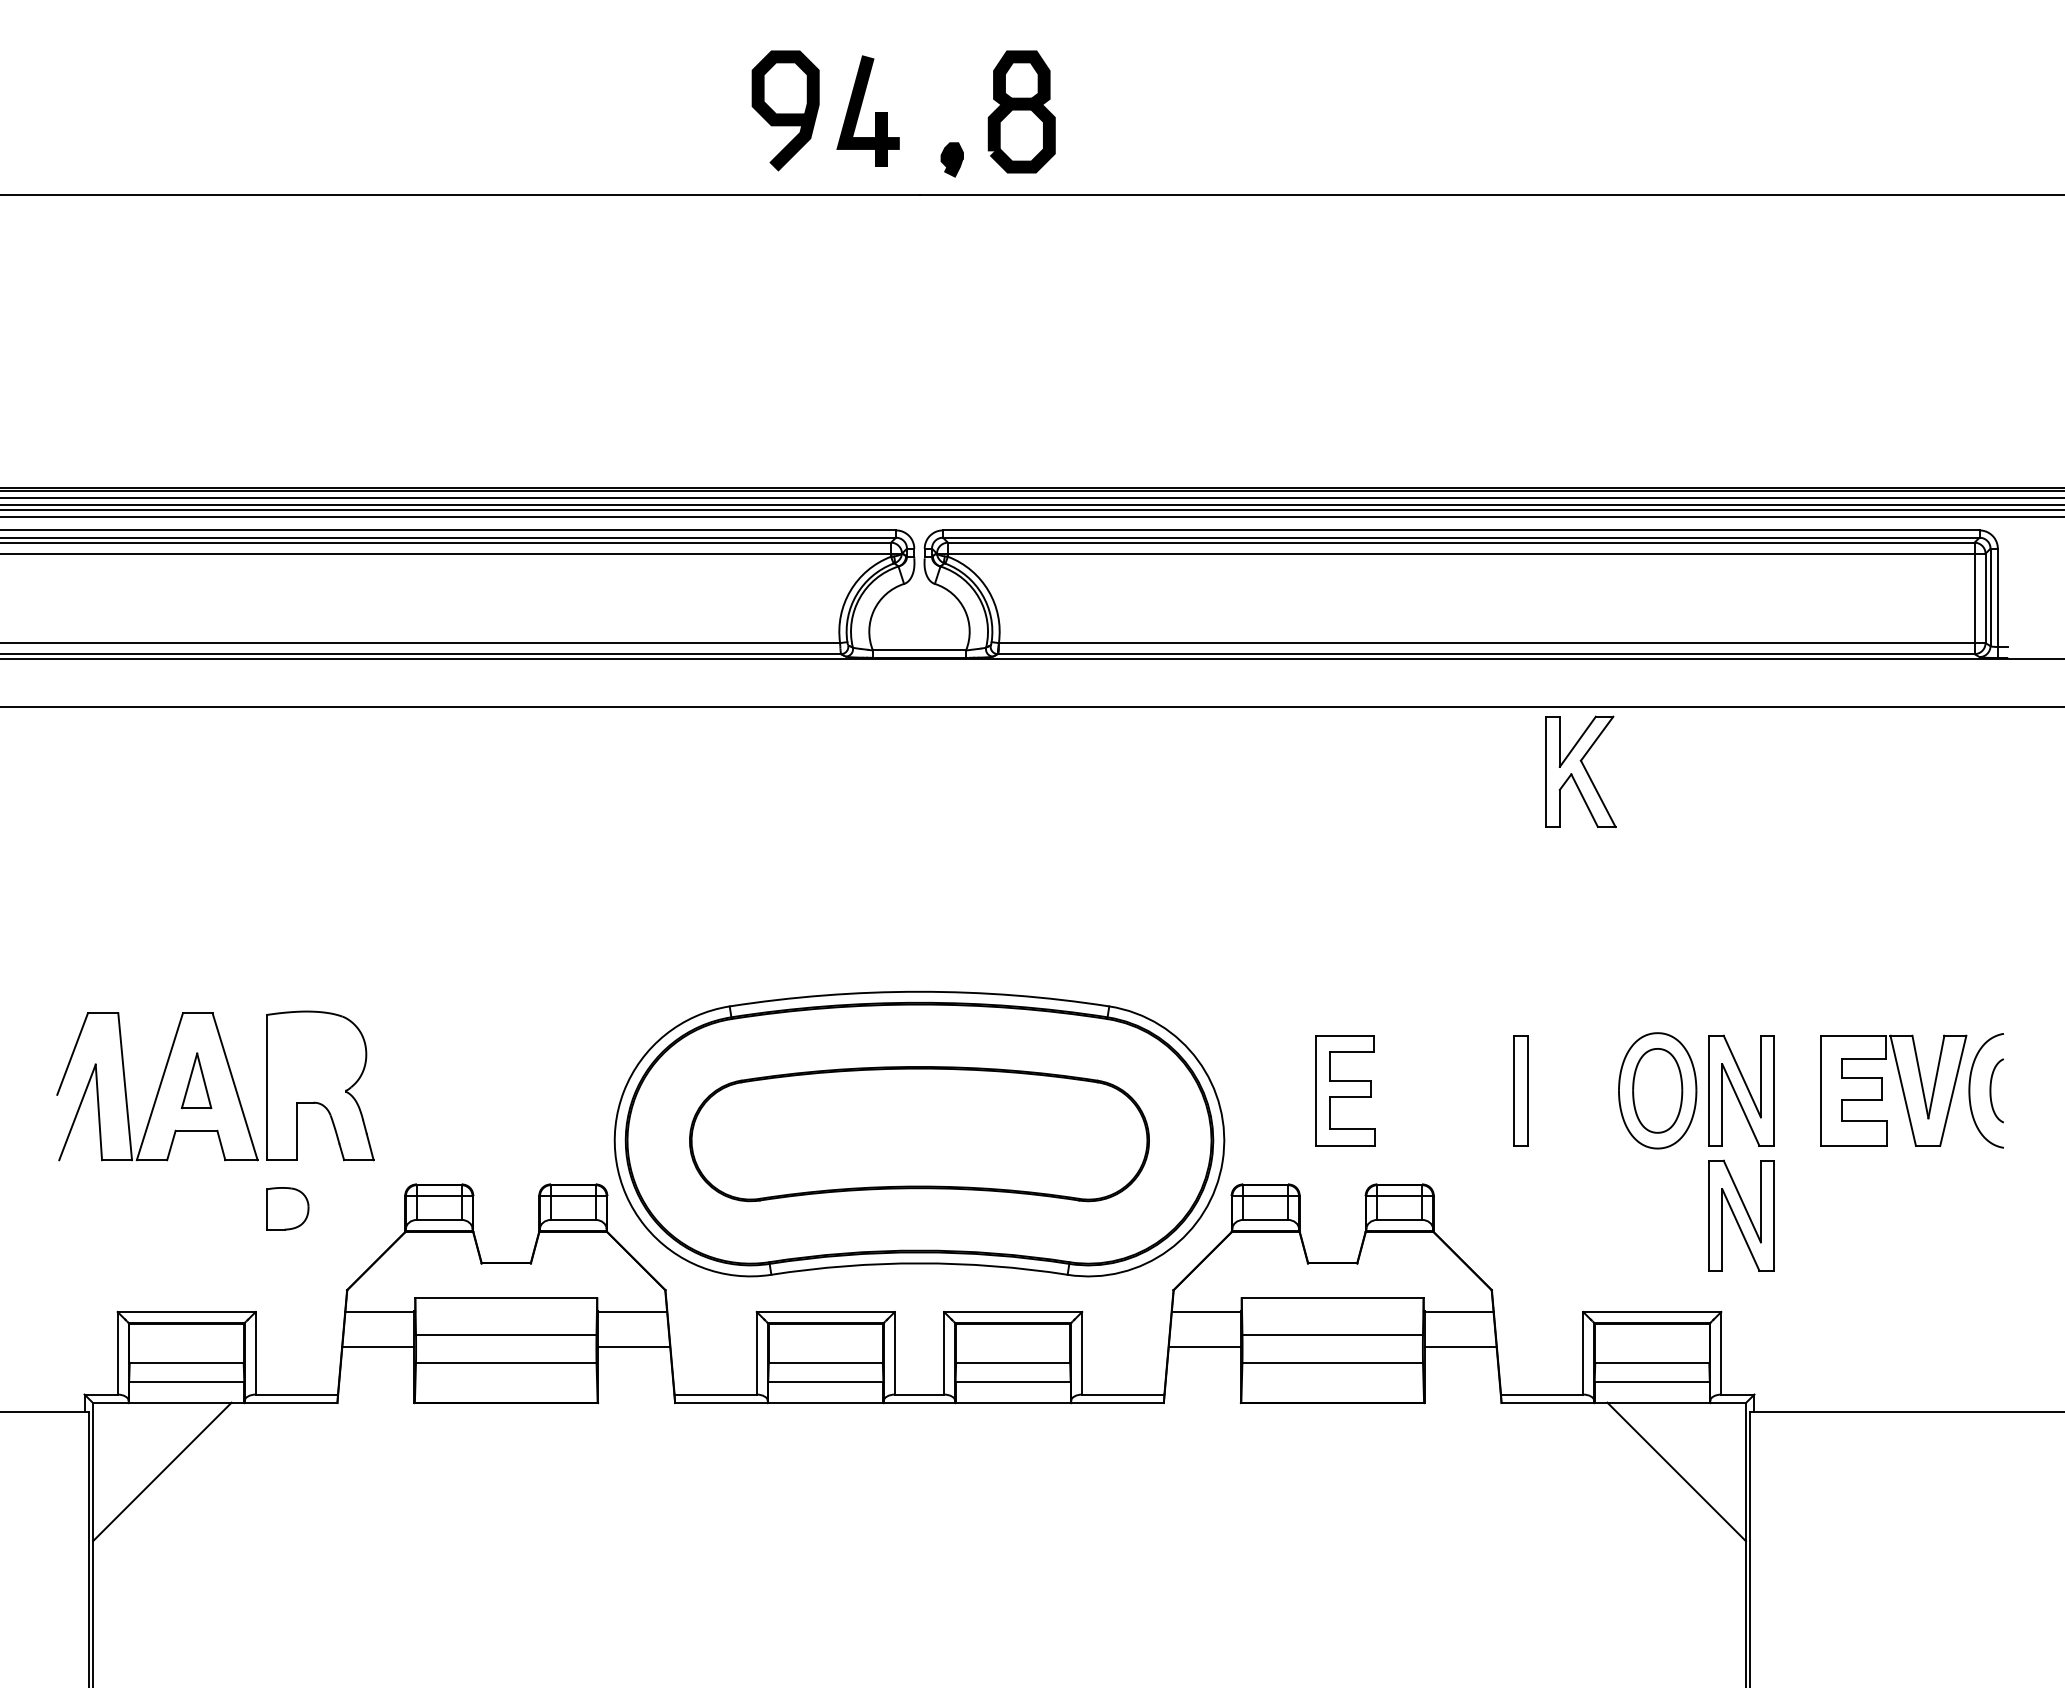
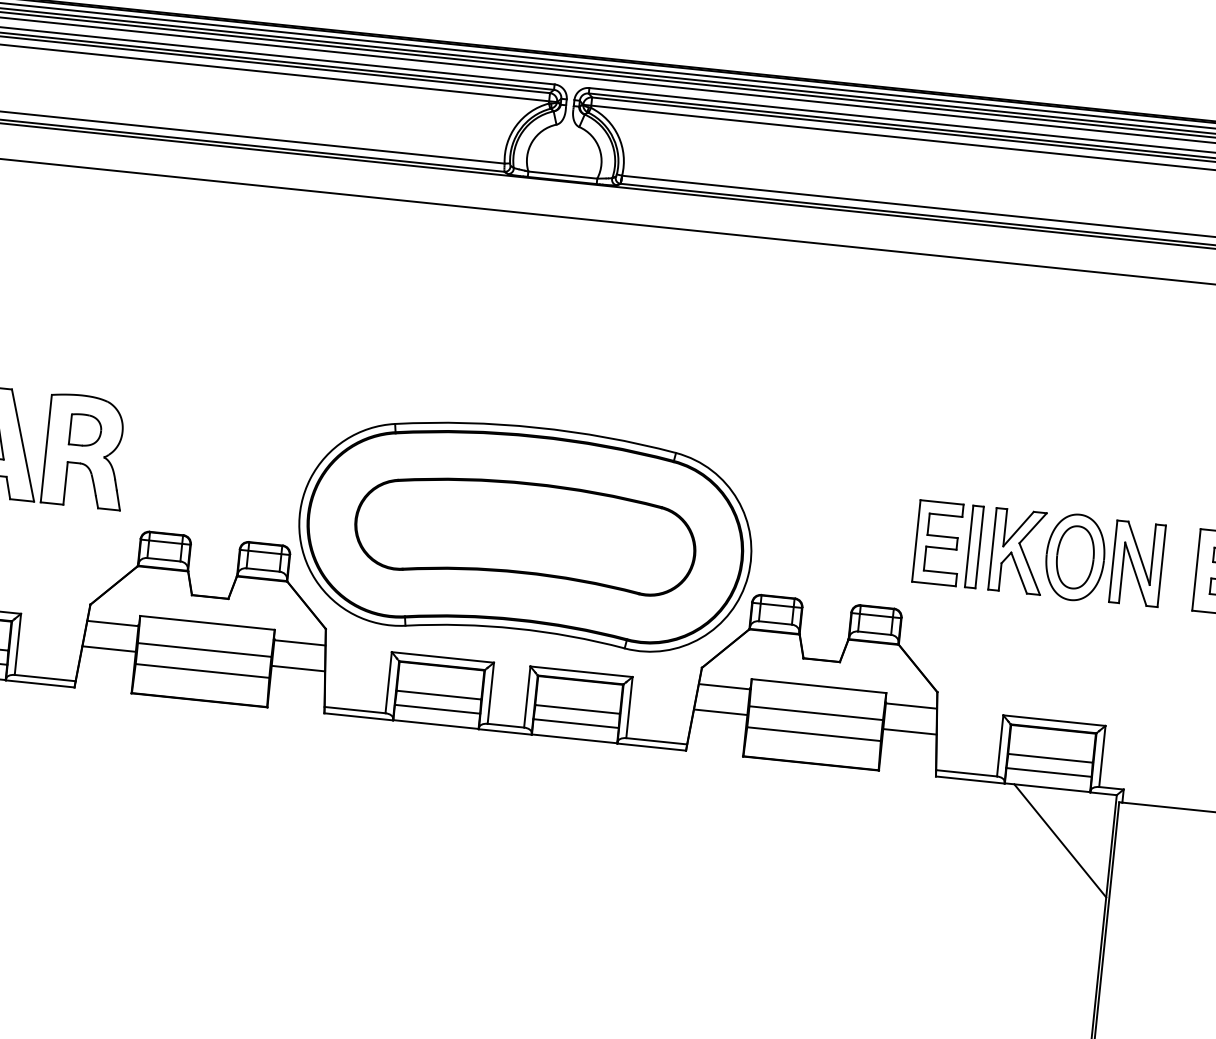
part: (1580, 771) -> (1018, 551), moved
part: (1345, 1090) -> (938, 542), moved
part: (287, 1208) -> (85, 430), moved
part: (1741, 1215) -> (1127, 656), removed

